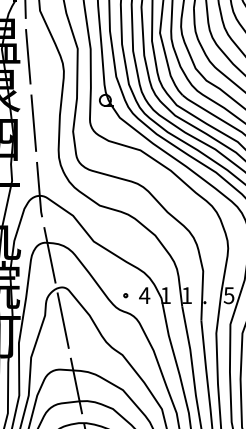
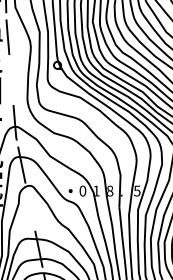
line: (32, 122) -> (10, 79), removed
text: (144, 294) -> (82, 190), 4 -> 0
text: (187, 294) -> (110, 190), 1 -> 8
line: (61, 319) -> (29, 206), removed

